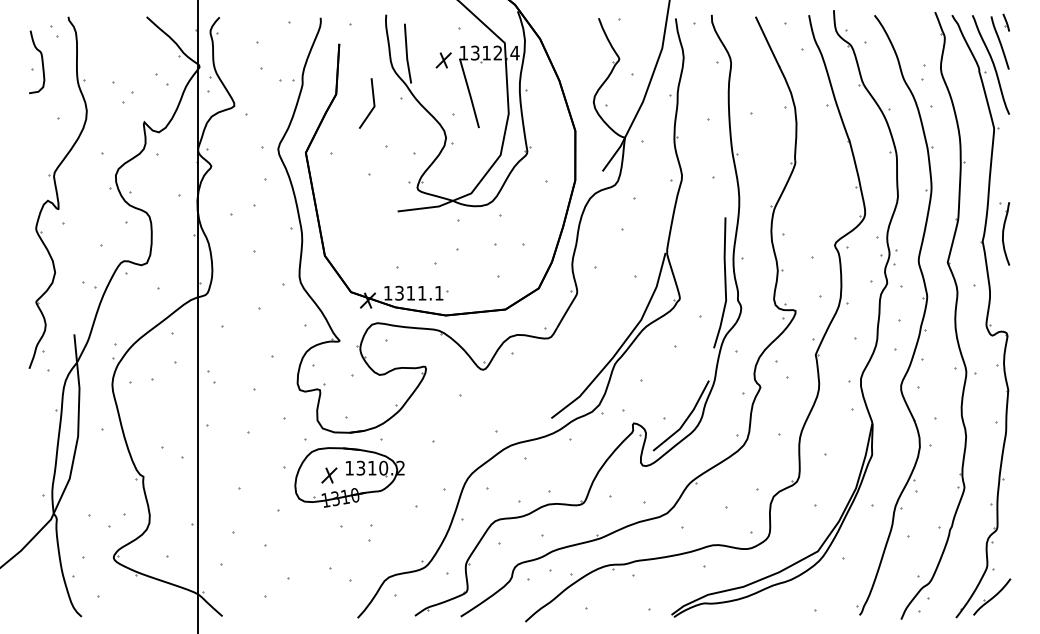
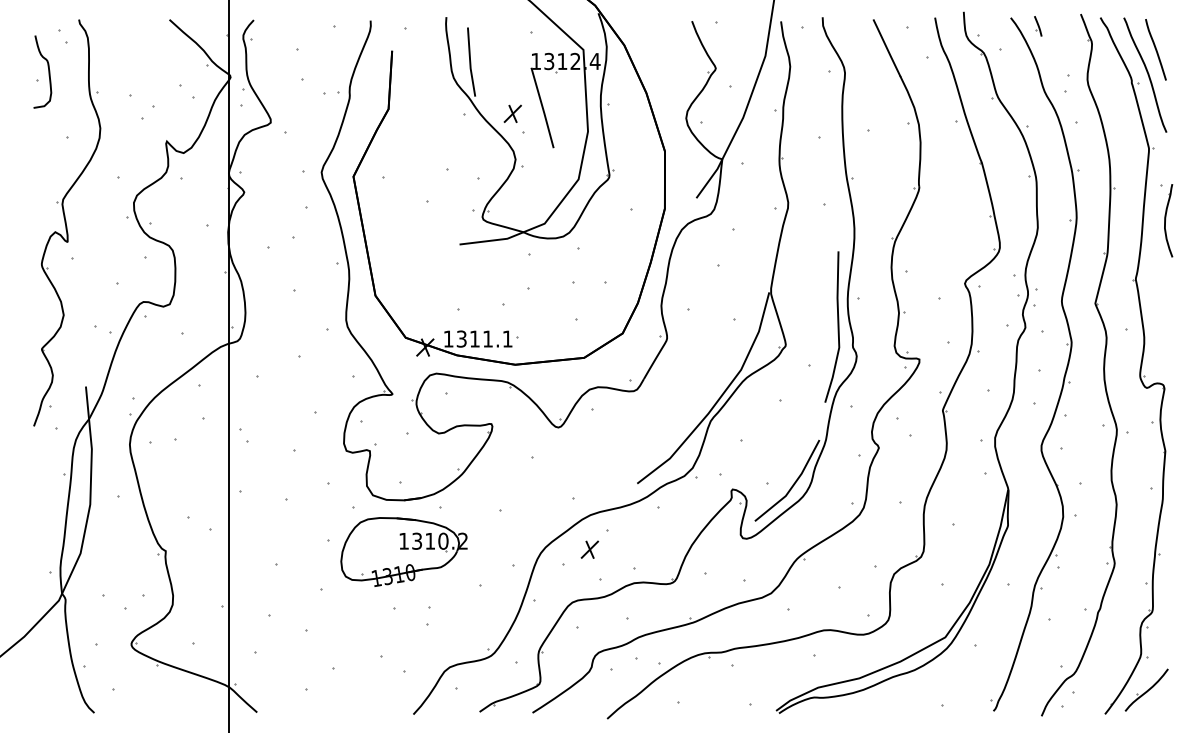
part: (1005, 22) -> (1037, 26), moved
part: (443, 60) -> (512, 113), moved
line: (373, 103) -> (431, 119), removed
part: (1004, 233) -> (1166, 220), moved
part: (329, 475) -> (590, 549), moved

